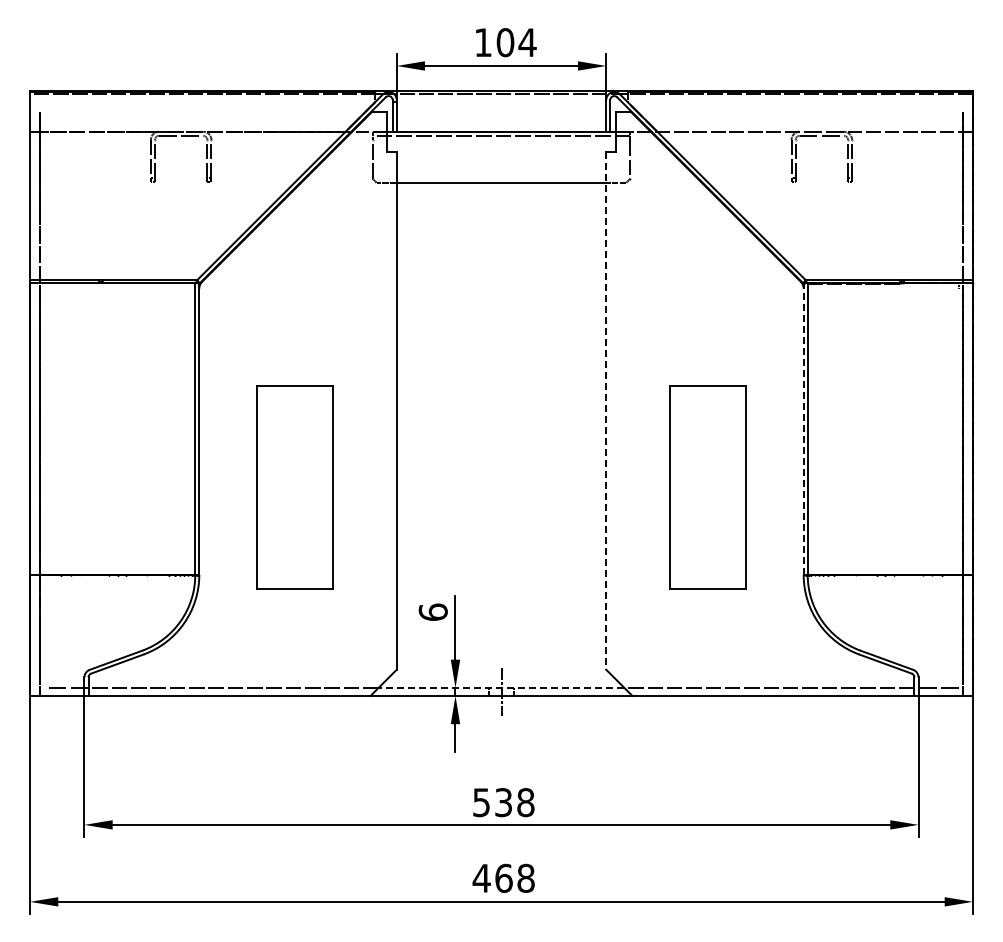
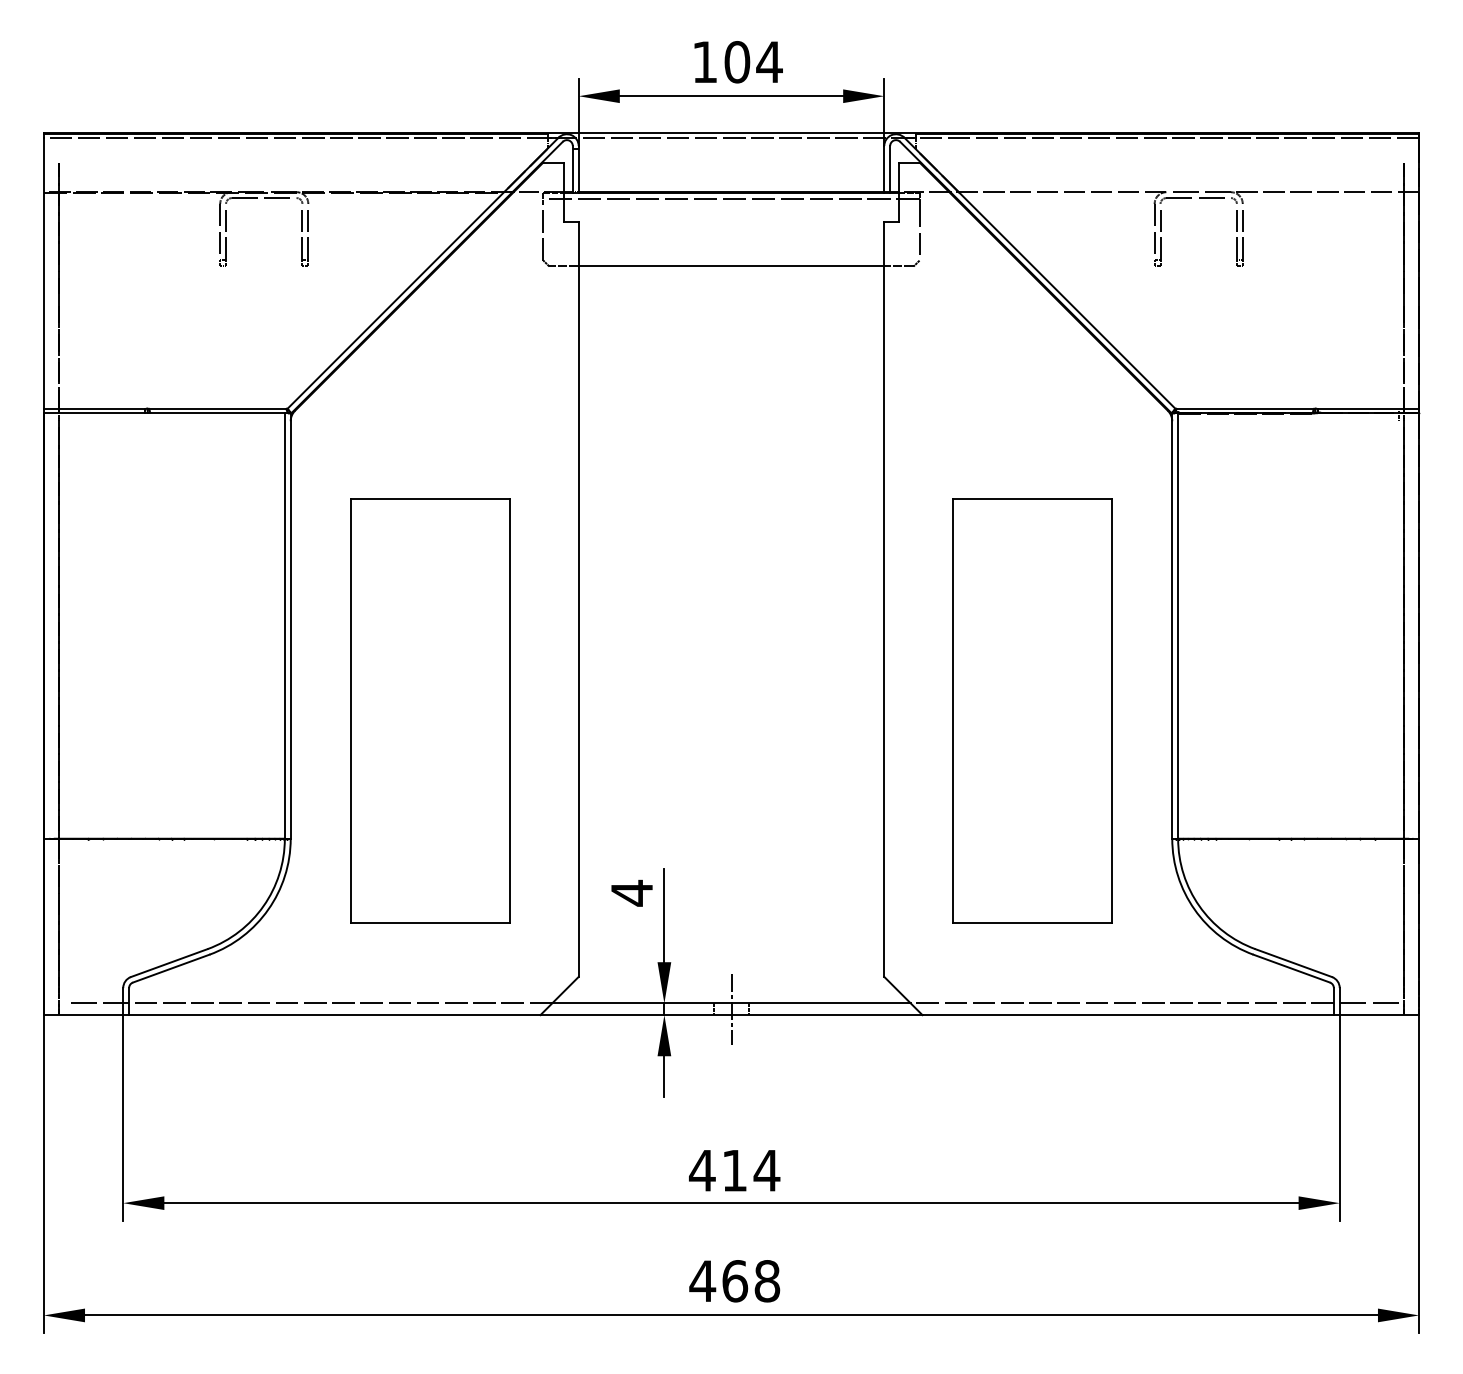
line: (606, 410) -> (884, 598), dashed -> solid
line: (803, 428) -> (1171, 625), dashed -> solid
part: (294, 486) -> (429, 709), size x1.43
part: (707, 486) -> (1031, 709), size x1.43
text: (432, 612) -> (630, 893), 6 -> 4
line: (501, 687) -> (731, 1002), dashed -> solid
text: (503, 802) -> (734, 1170), 538 -> 414

